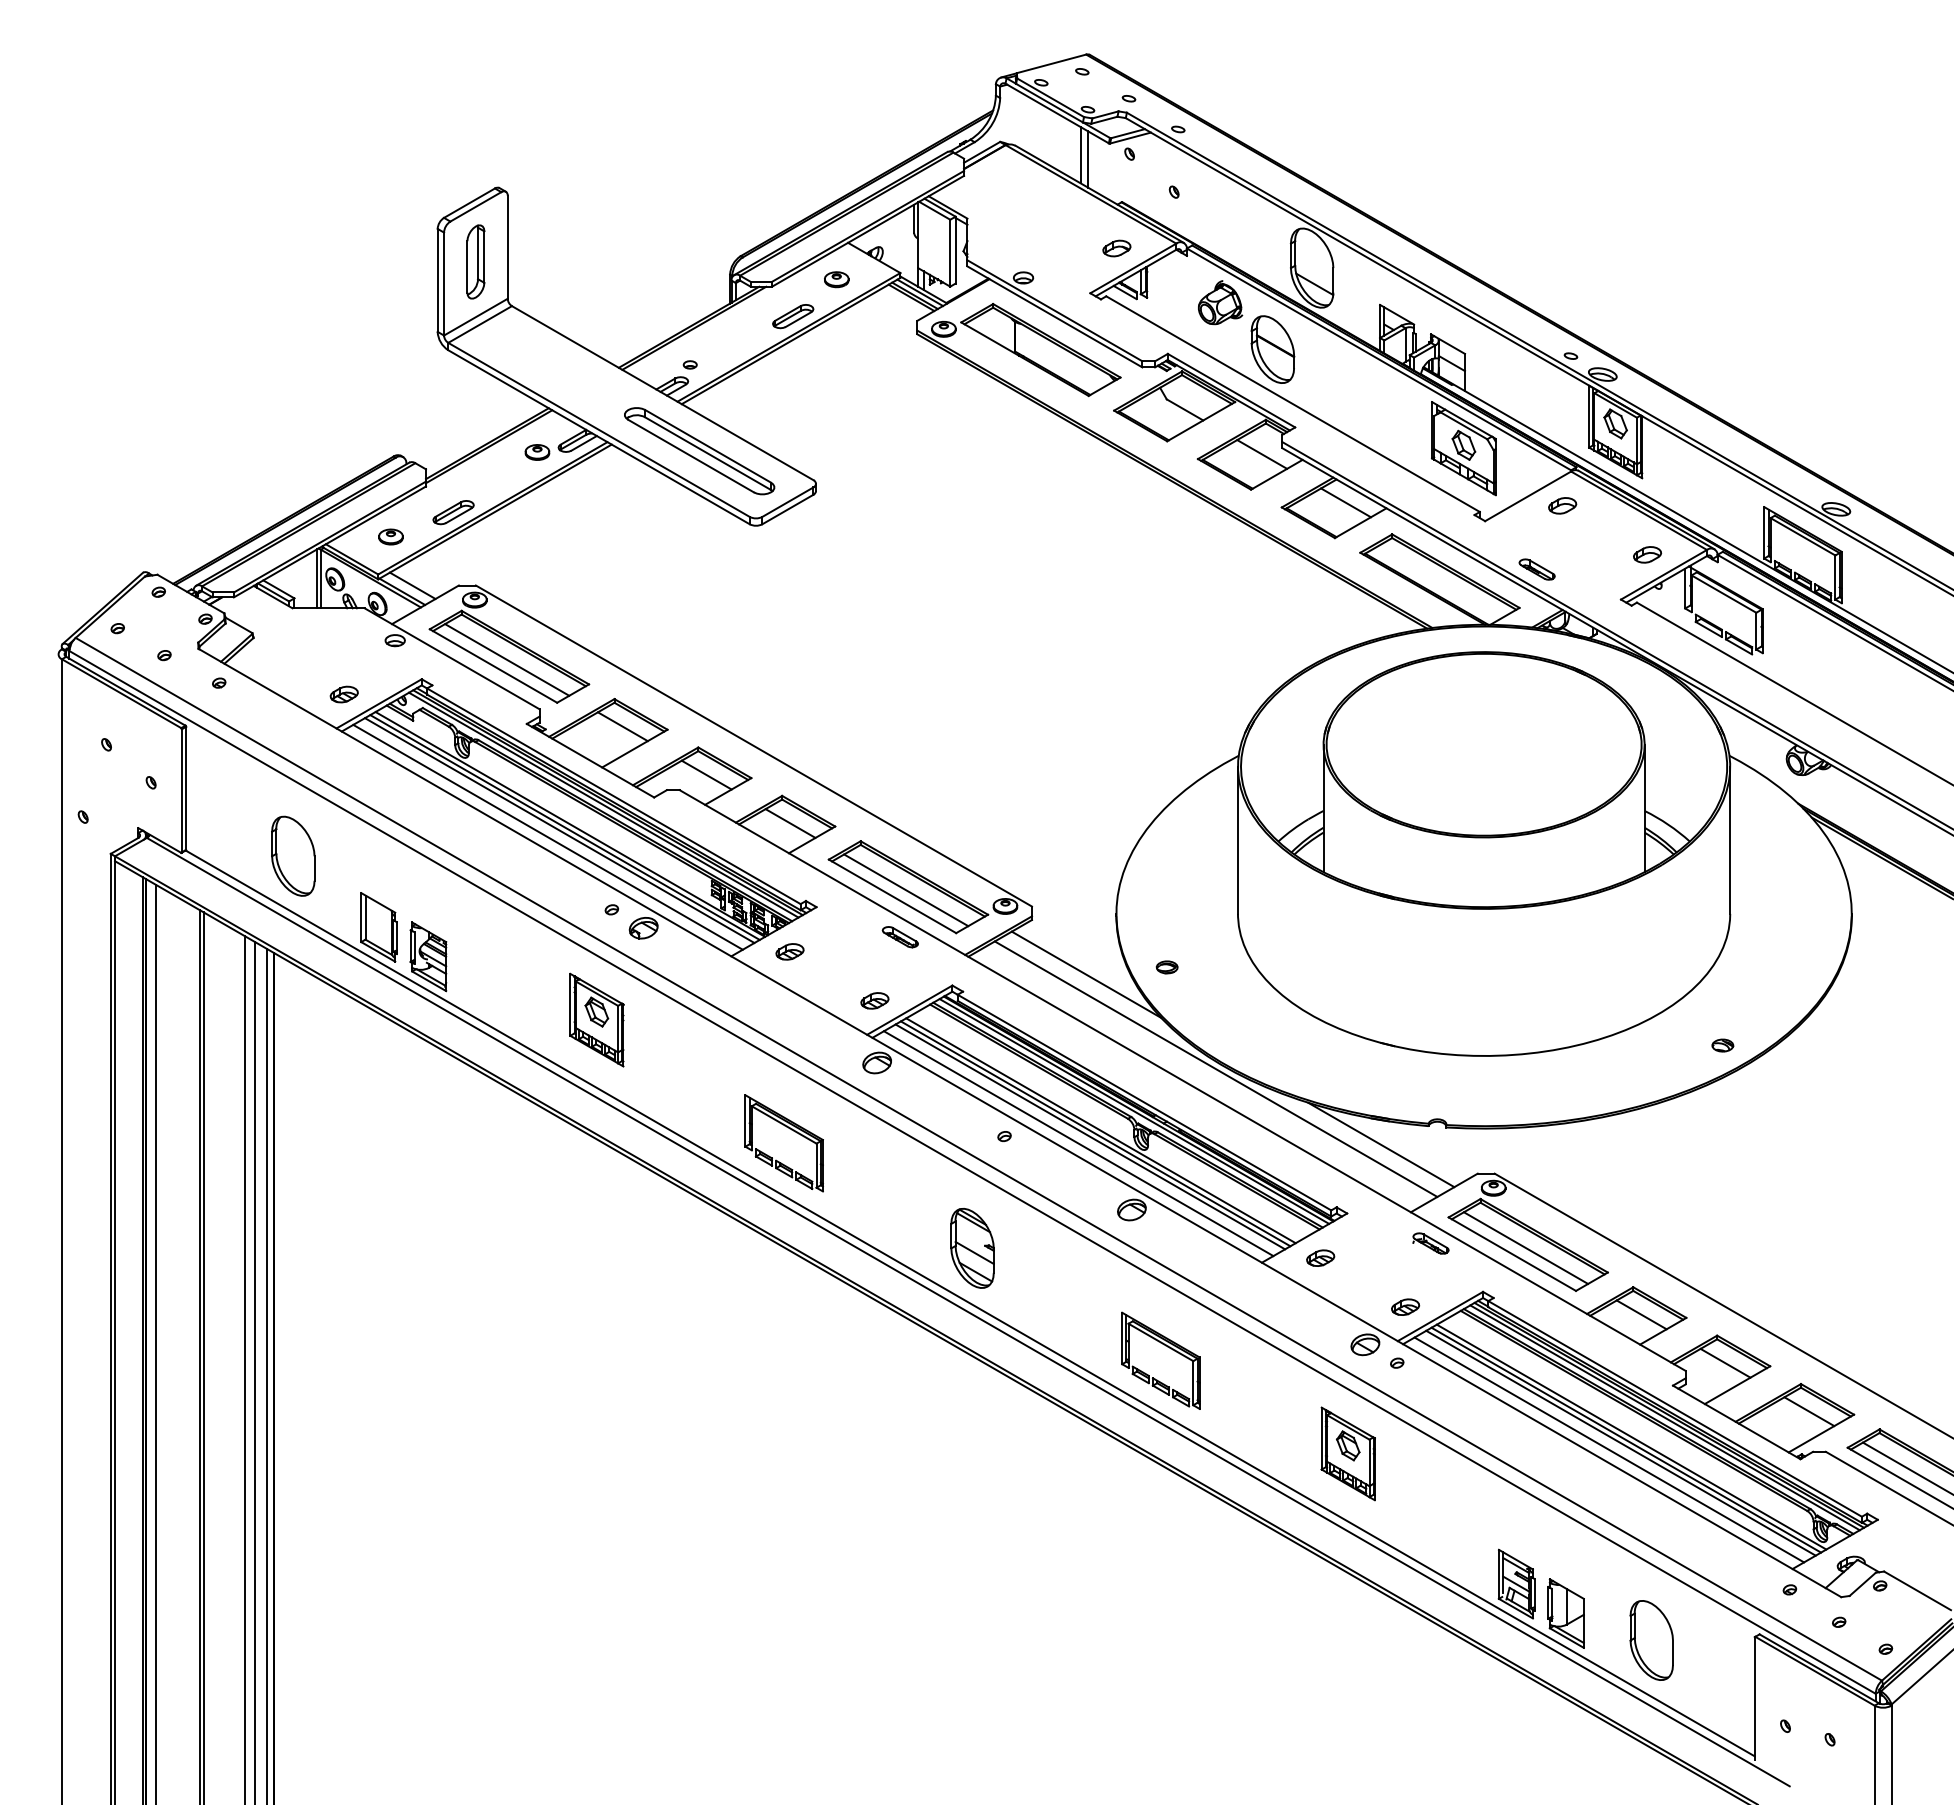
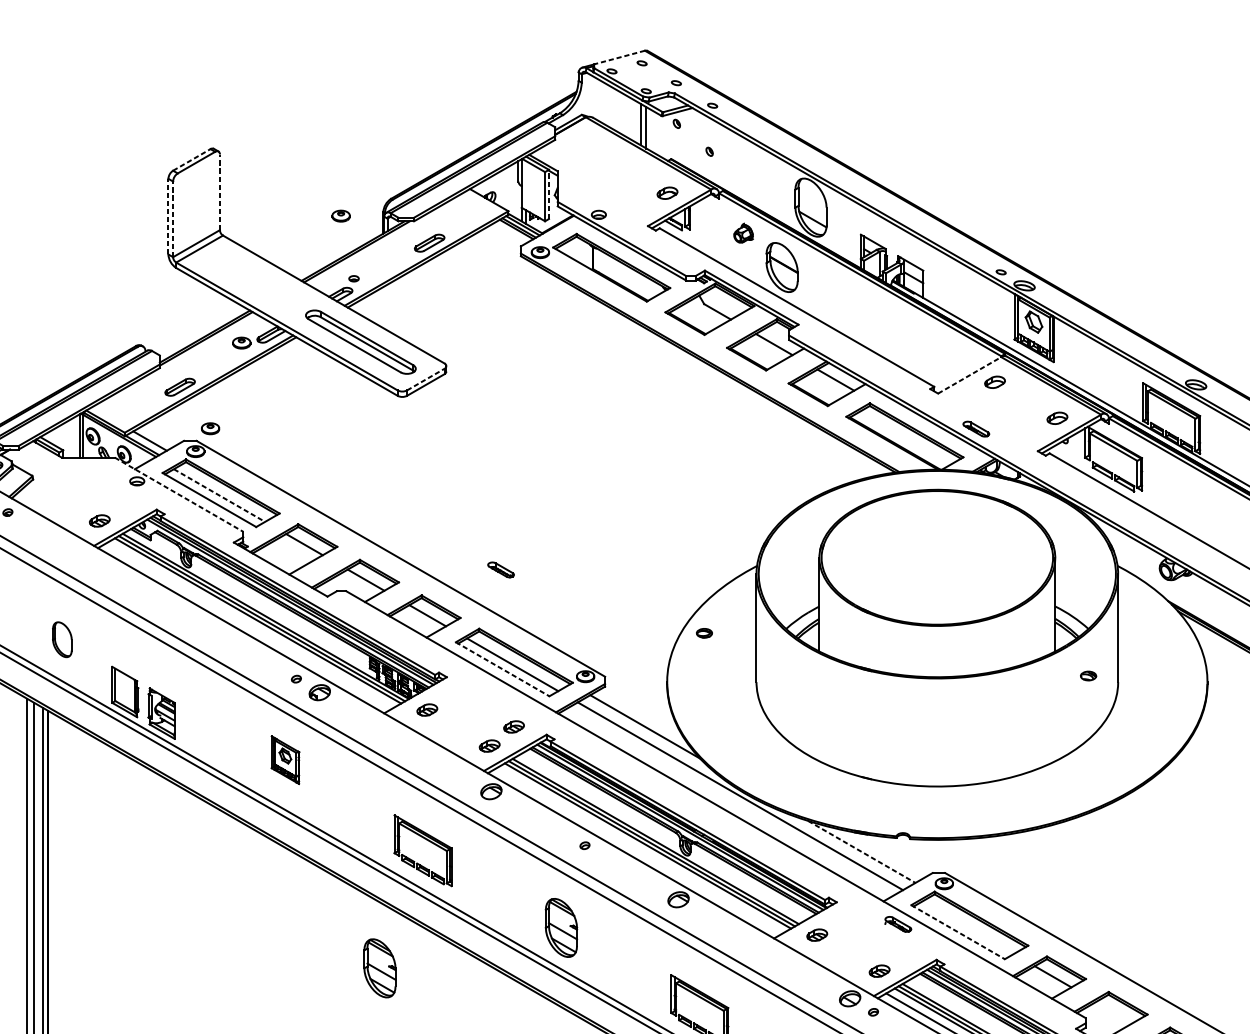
line: (1051, 63) -> (619, 57), solid -> dashed
line: (469, 202) -> (191, 159), solid -> dashed
line: (507, 246) -> (219, 191), solid -> dashed
line: (955, 249) -> (548, 193), solid -> dashed
part: (475, 261) -> (196, 202), removed
line: (437, 279) -> (168, 216), solid -> dashed
part: (836, 279) -> (340, 216), moved
line: (444, 283) -> (173, 218), solid -> dashed
part: (1220, 302) -> (743, 232), size x0.6
part: (1463, 448) -> (922, 340), removed
line: (1528, 496) -> (969, 375), solid -> dashed
line: (788, 501) -> (426, 379), solid -> dashed
part: (390, 536) -> (210, 428), moved
line: (452, 658) -> (179, 494), solid -> dashed
line: (507, 659) -> (219, 495), solid -> dashed
line: (547, 836) -> (249, 625), removed
part: (293, 855) -> (62, 639), size x0.6
line: (892, 896) -> (502, 669), solid -> dashed
part: (899, 937) -> (500, 570), moved
part: (1166, 967) -> (703, 633), moved
part: (907, 974) -> (513, 726), added
part: (596, 1019) -> (285, 759), size x0.7
part: (1722, 1045) -> (1088, 675), moved
line: (1078, 1143) -> (639, 850), removed
line: (1381, 1145) -> (861, 852), solid -> dashed
line: (1525, 1247) -> (967, 927), removed
line: (1512, 1254) -> (958, 932), solid -> dashed
part: (725, 1303) -> (379, 968), added
line: (1725, 1362) -> (1114, 1011), removed

